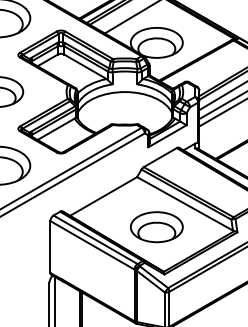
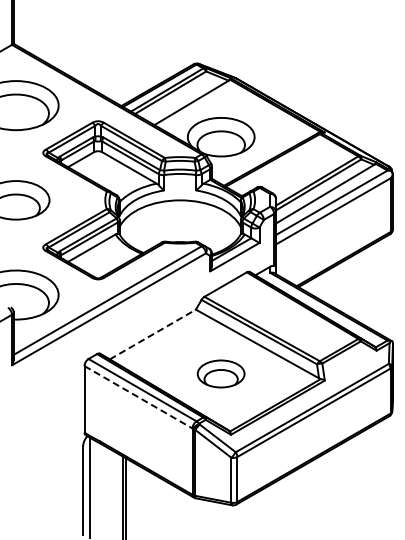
line: (103, 196) -> (152, 334), solid -> dashed
part: (156, 226) -> (220, 373), size x0.7
line: (92, 245) -> (138, 397), solid -> dashed

